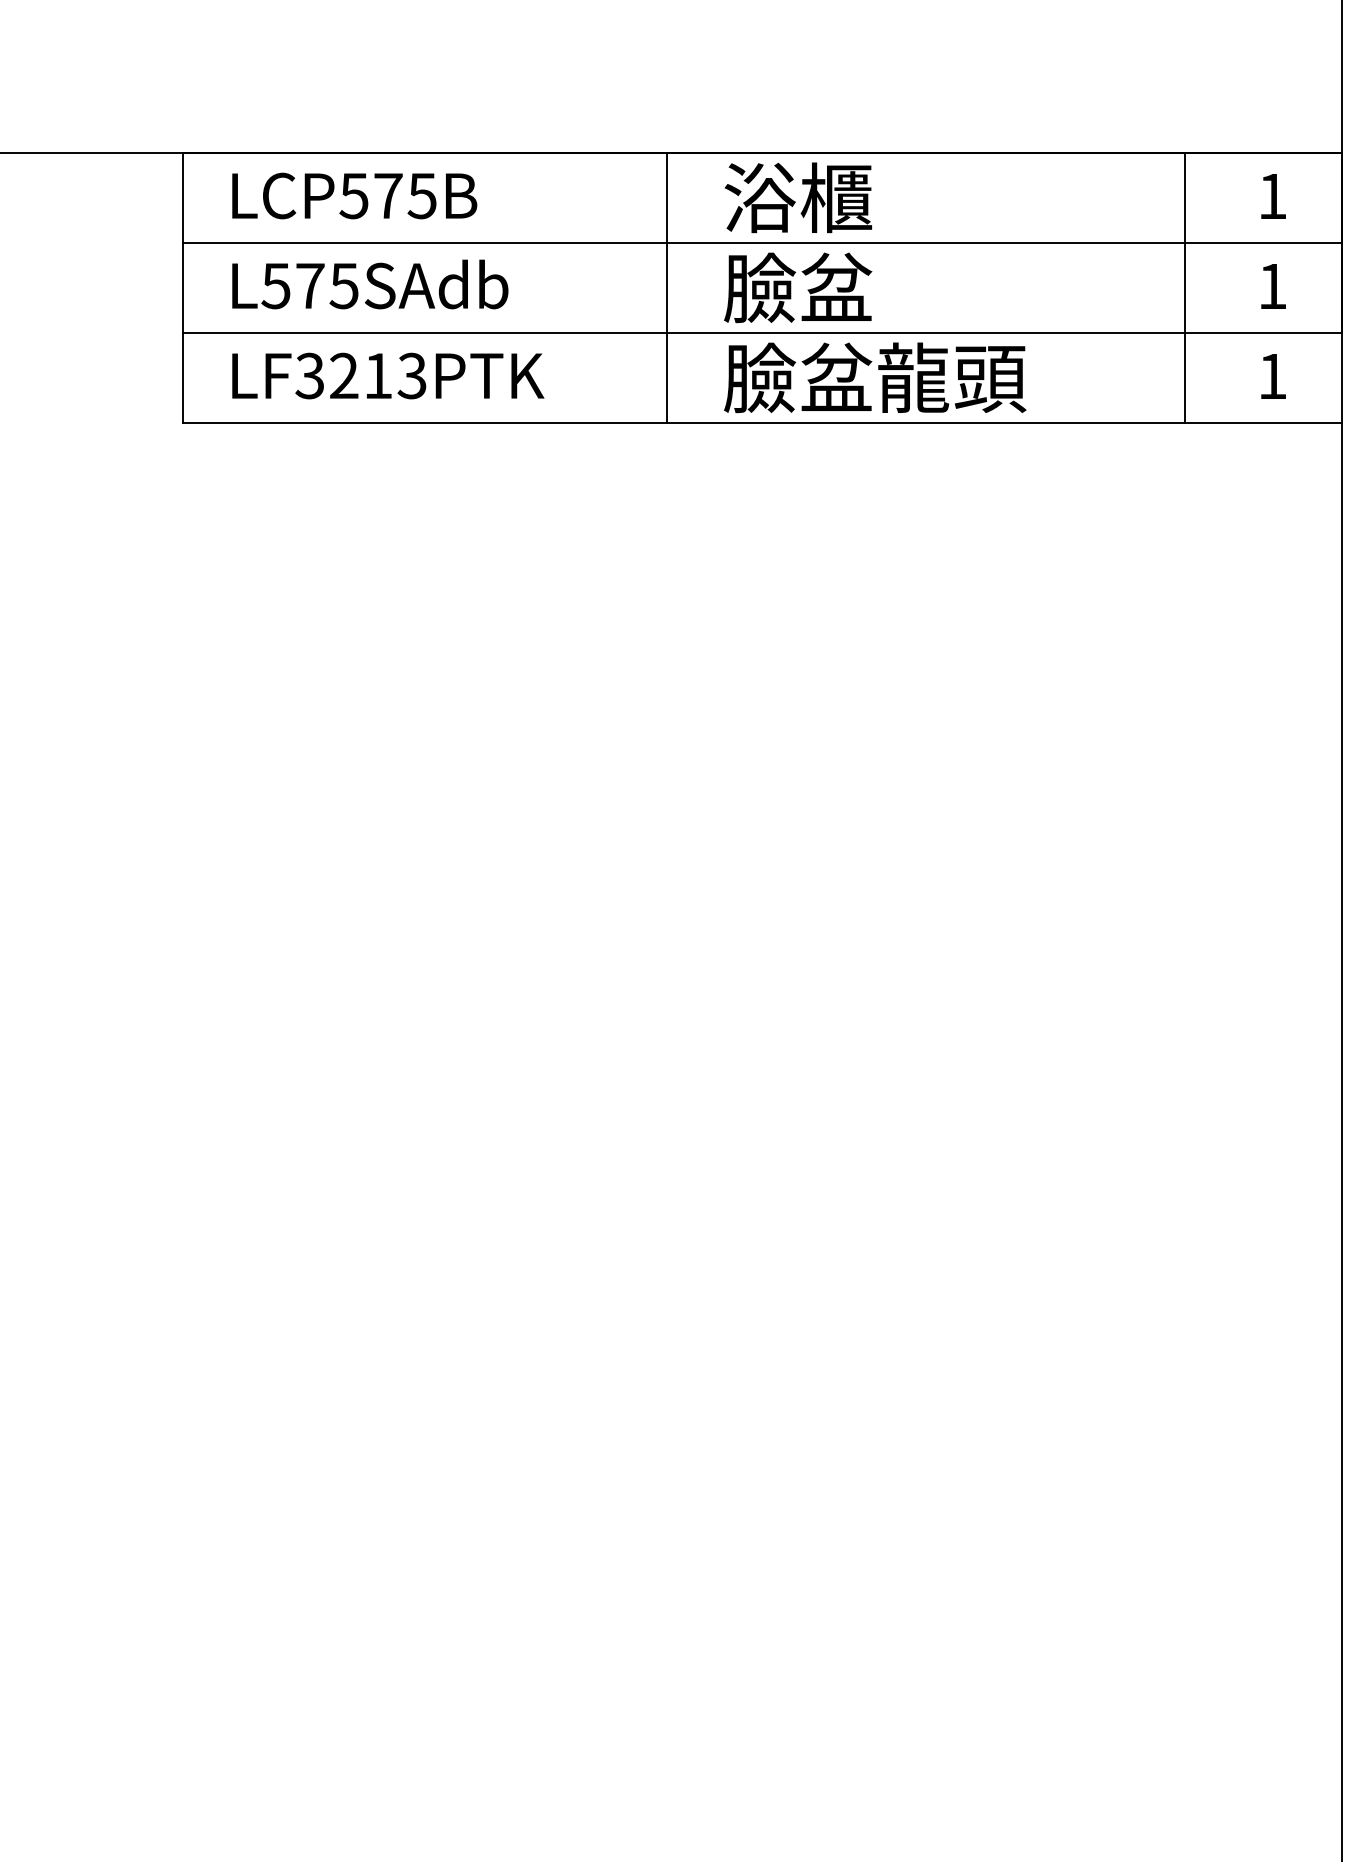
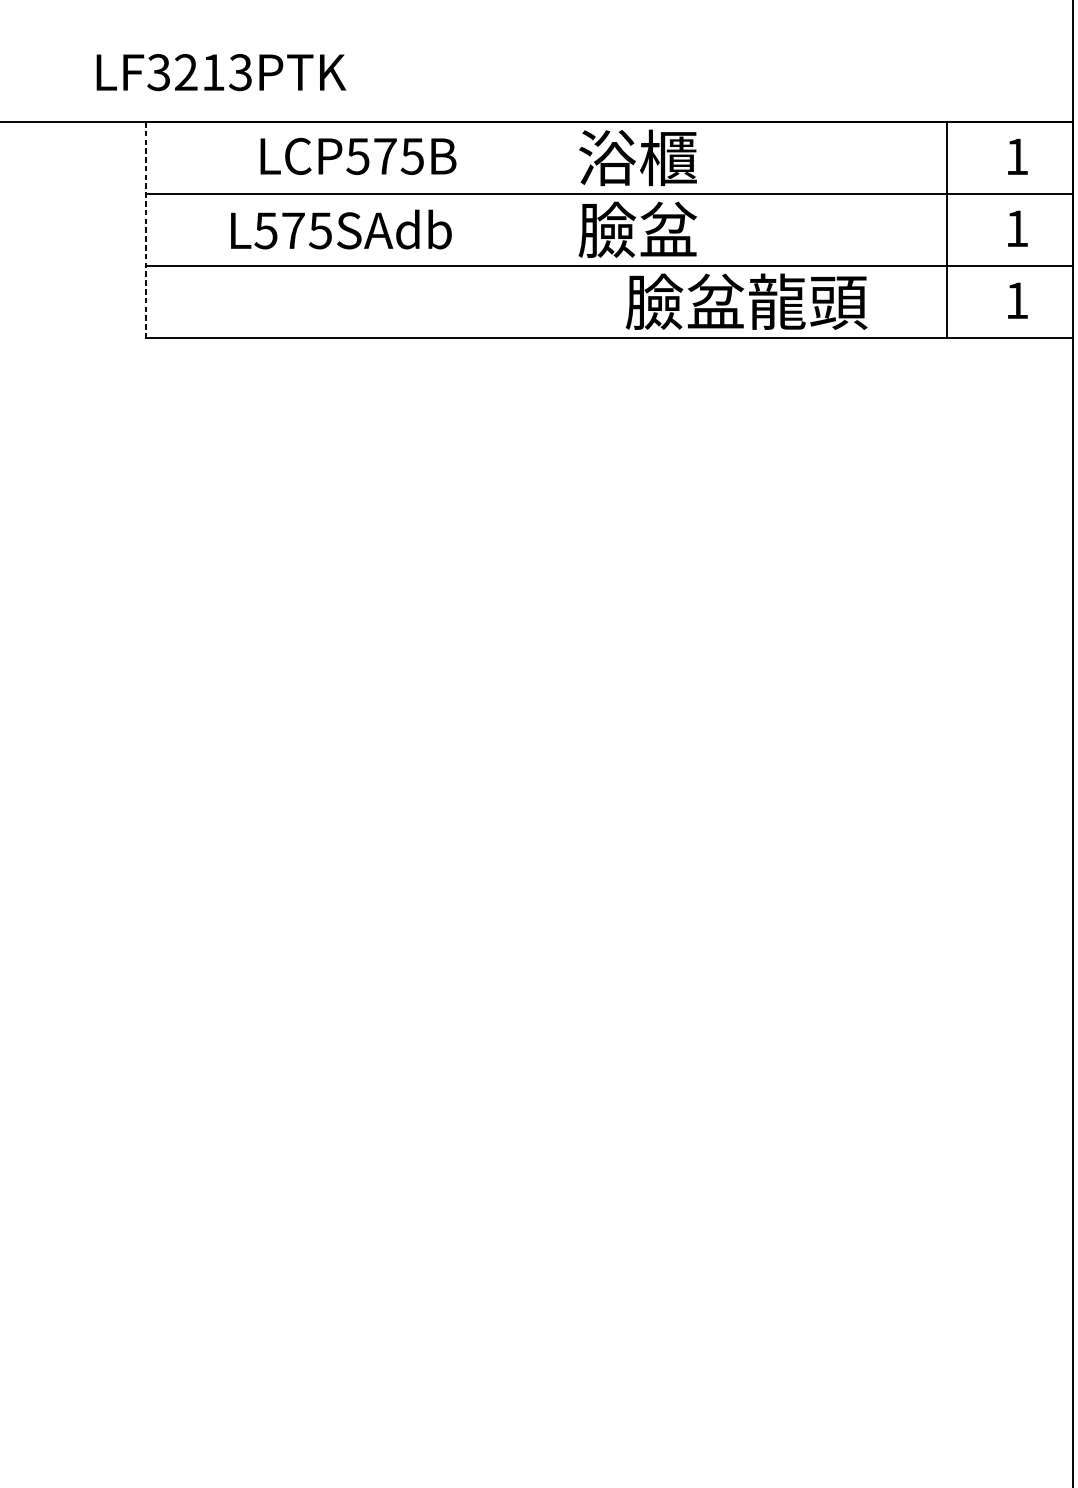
text: (354, 195) -> (358, 156), moved
text: (370, 284) -> (341, 229), moved
line: (667, 287) -> (533, 229), removed
line: (183, 288) -> (146, 230), solid -> dashed
text: (388, 375) -> (221, 72), moved
text: (875, 377) -> (746, 301), moved

